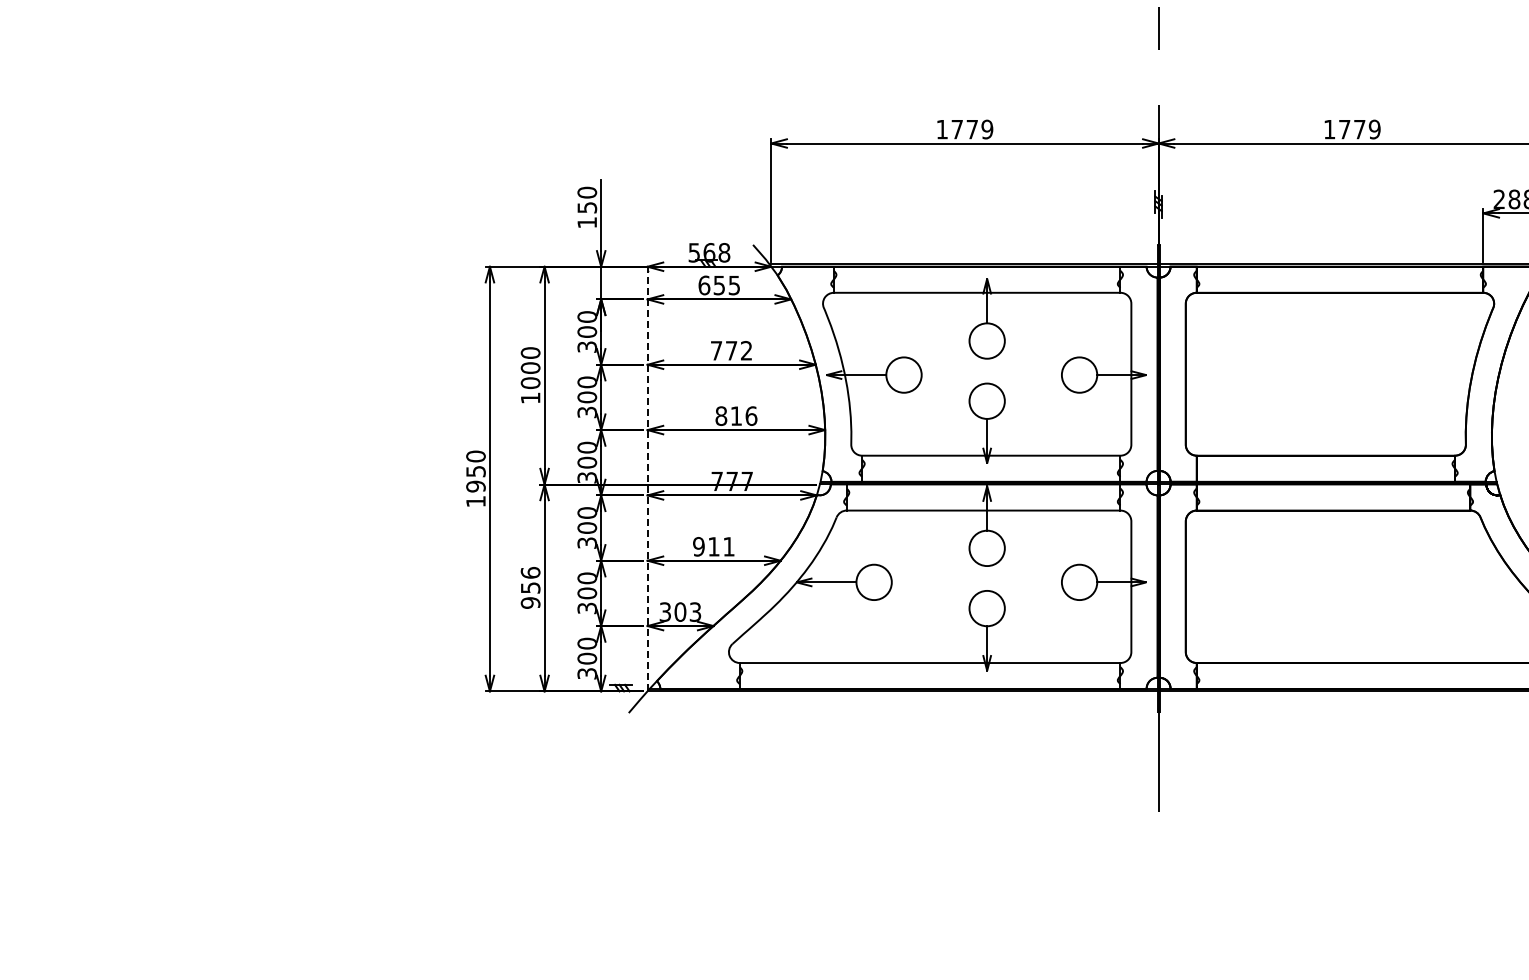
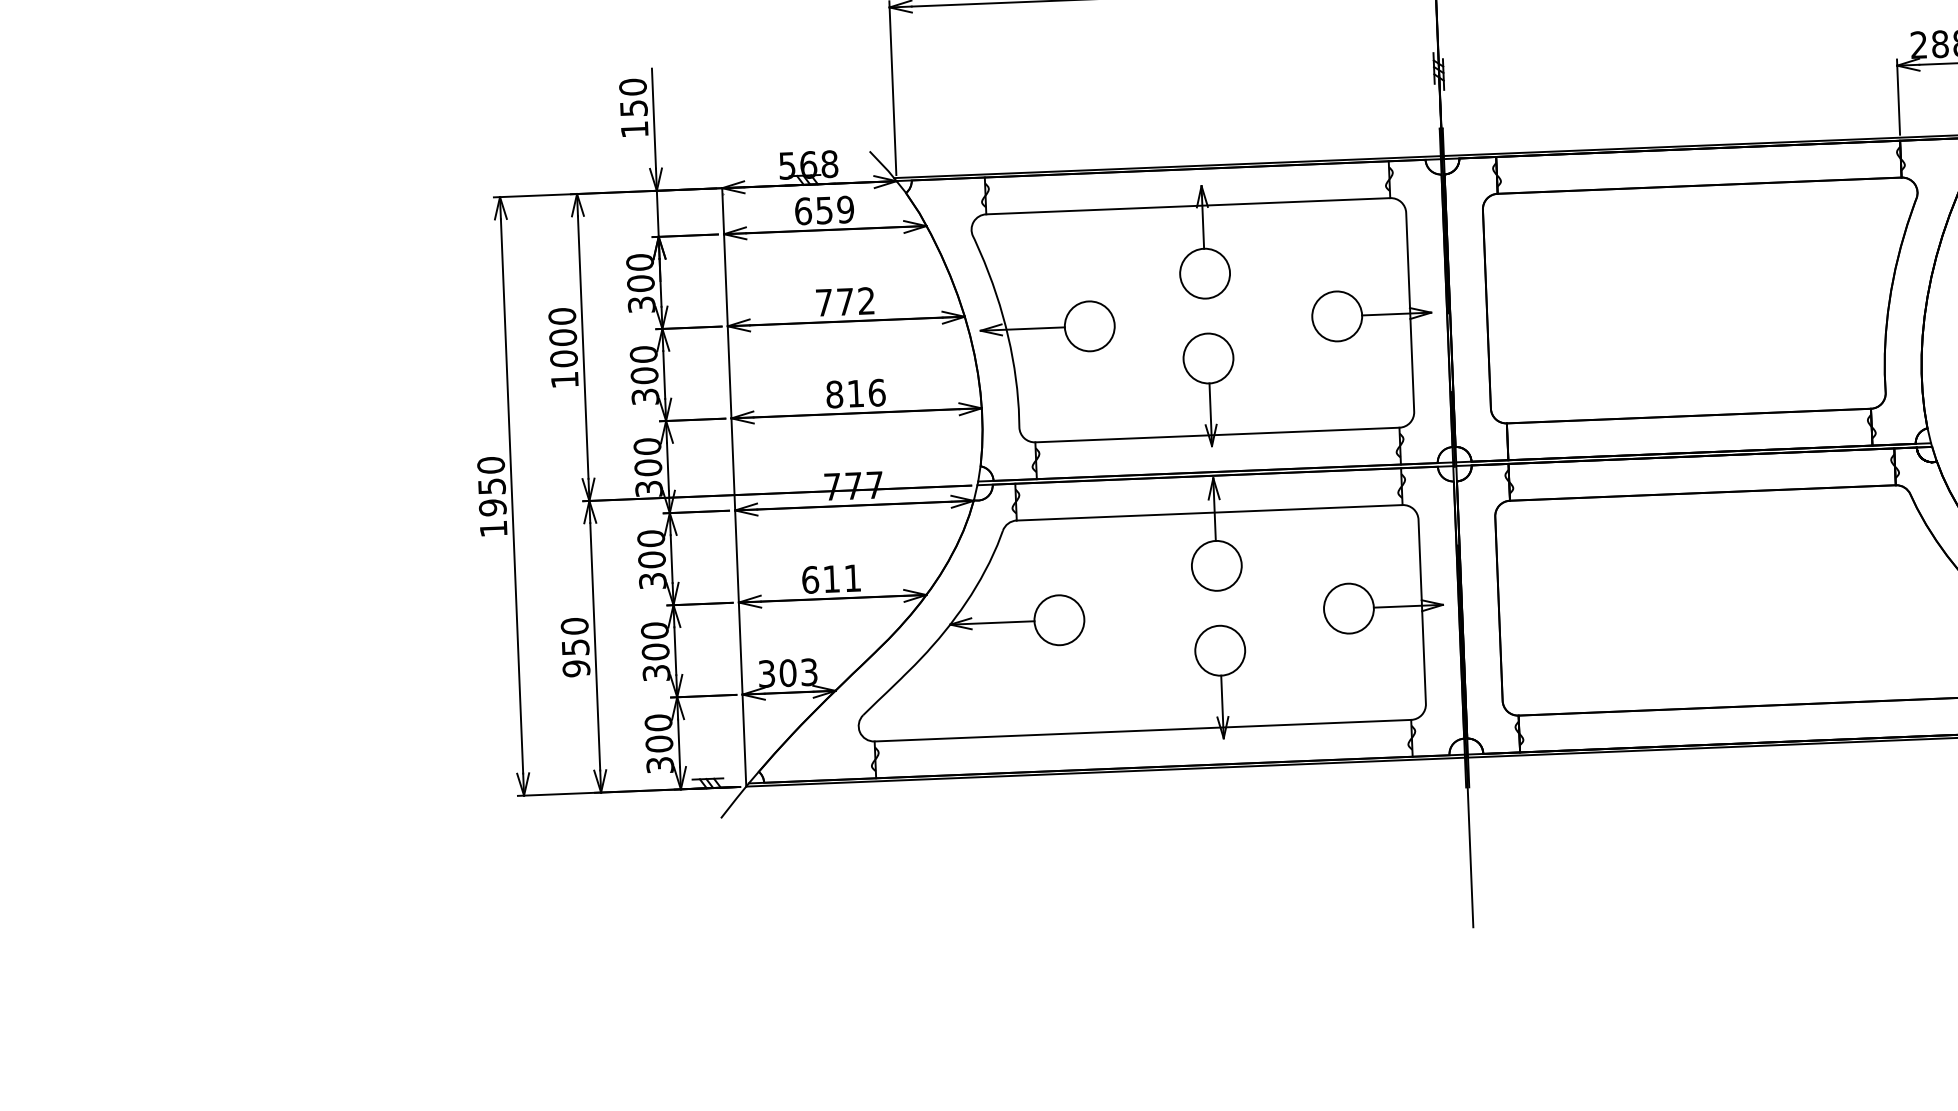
text: (734, 284) -> (845, 208), 655 -> 659
line: (647, 478) -> (734, 486), dashed -> solid
text: (698, 546) -> (809, 579), 911 -> 611
text: (530, 572) -> (574, 625), 956 -> 950

